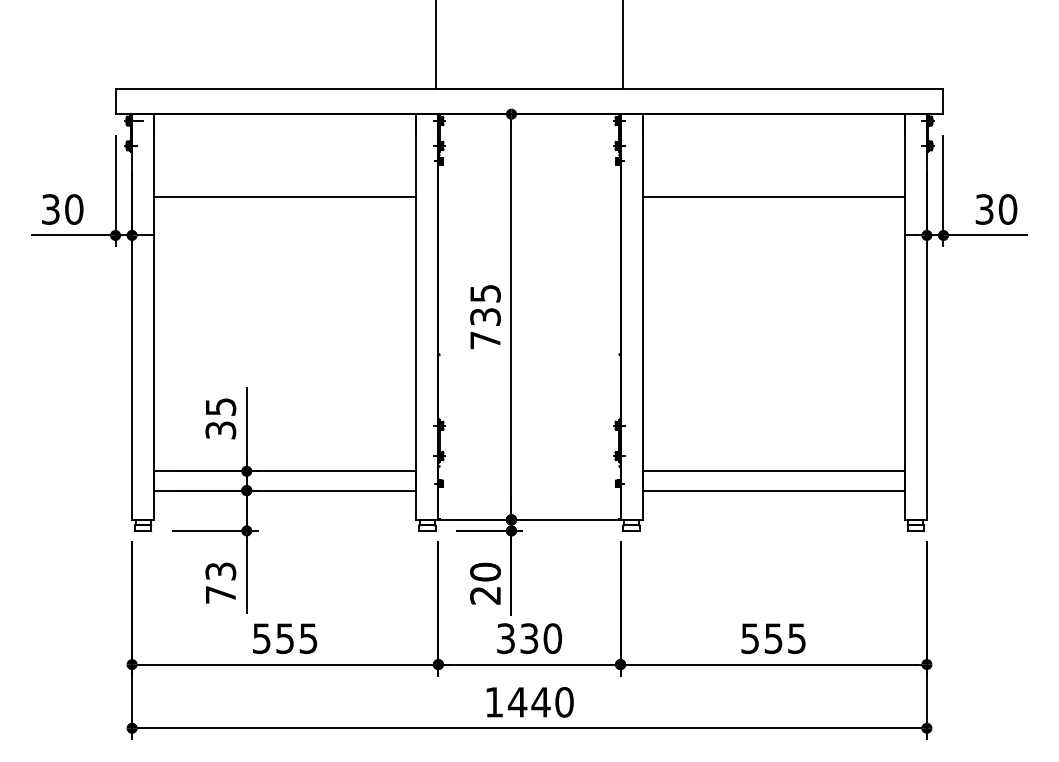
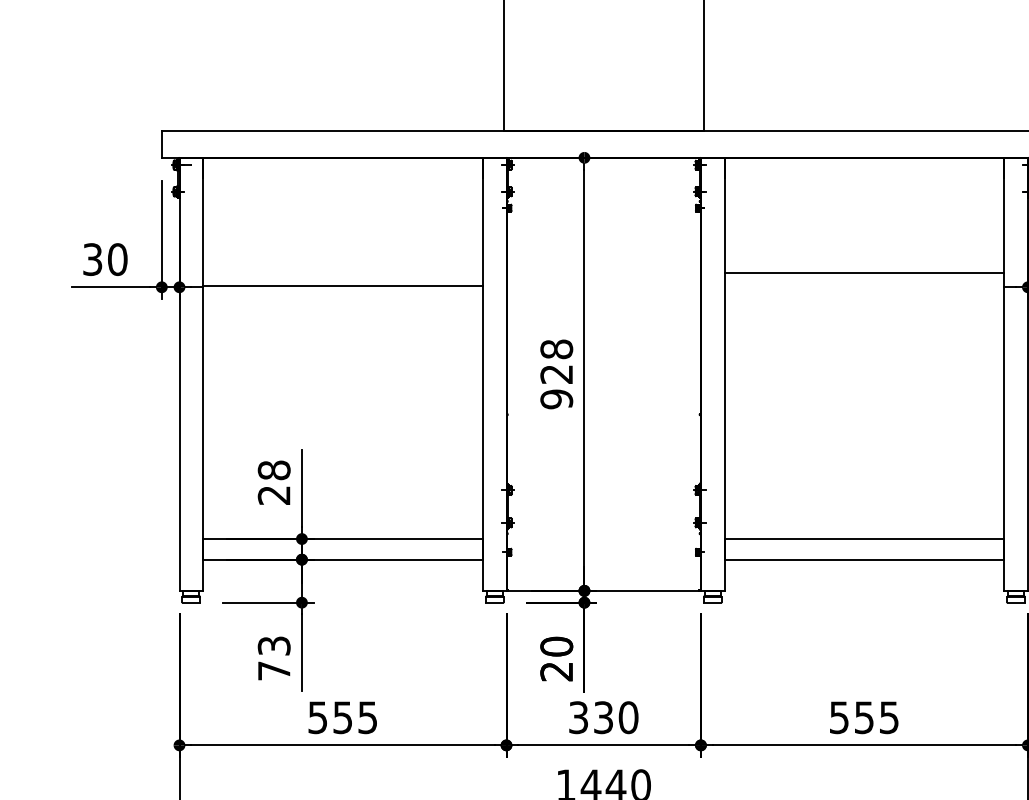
line: (285, 196) -> (343, 285), moved
line: (773, 196) -> (864, 272), moved
text: (485, 316) -> (556, 373), 735 -> 928
text: (220, 418) -> (273, 482), 35 -> 28

